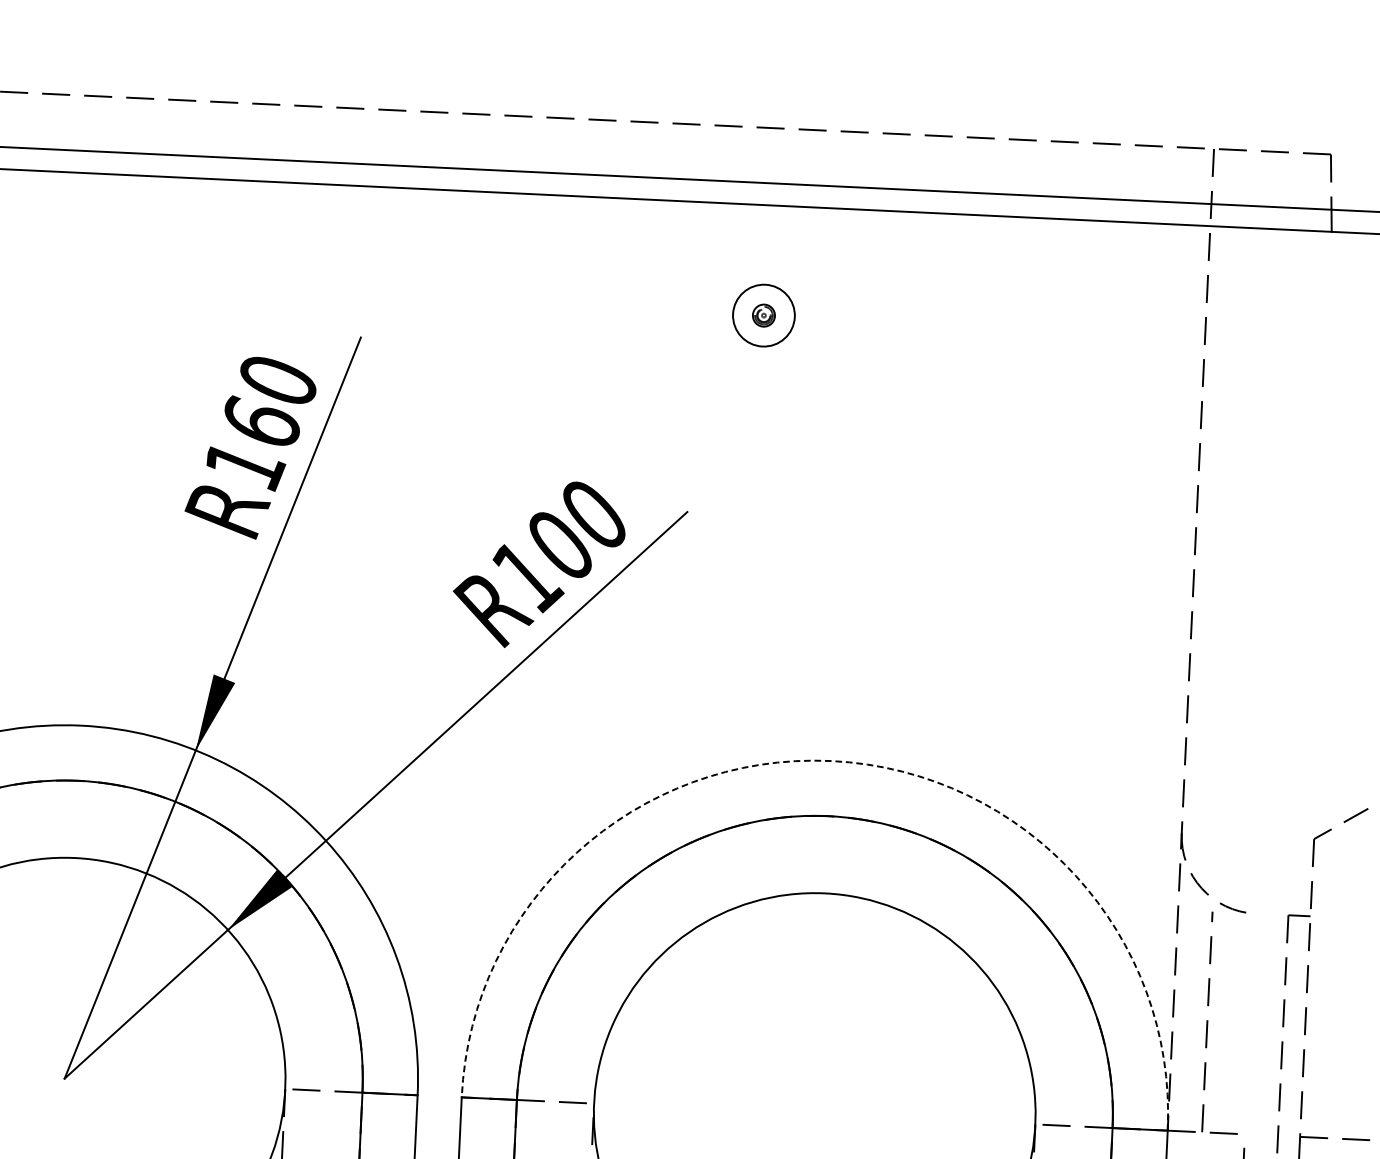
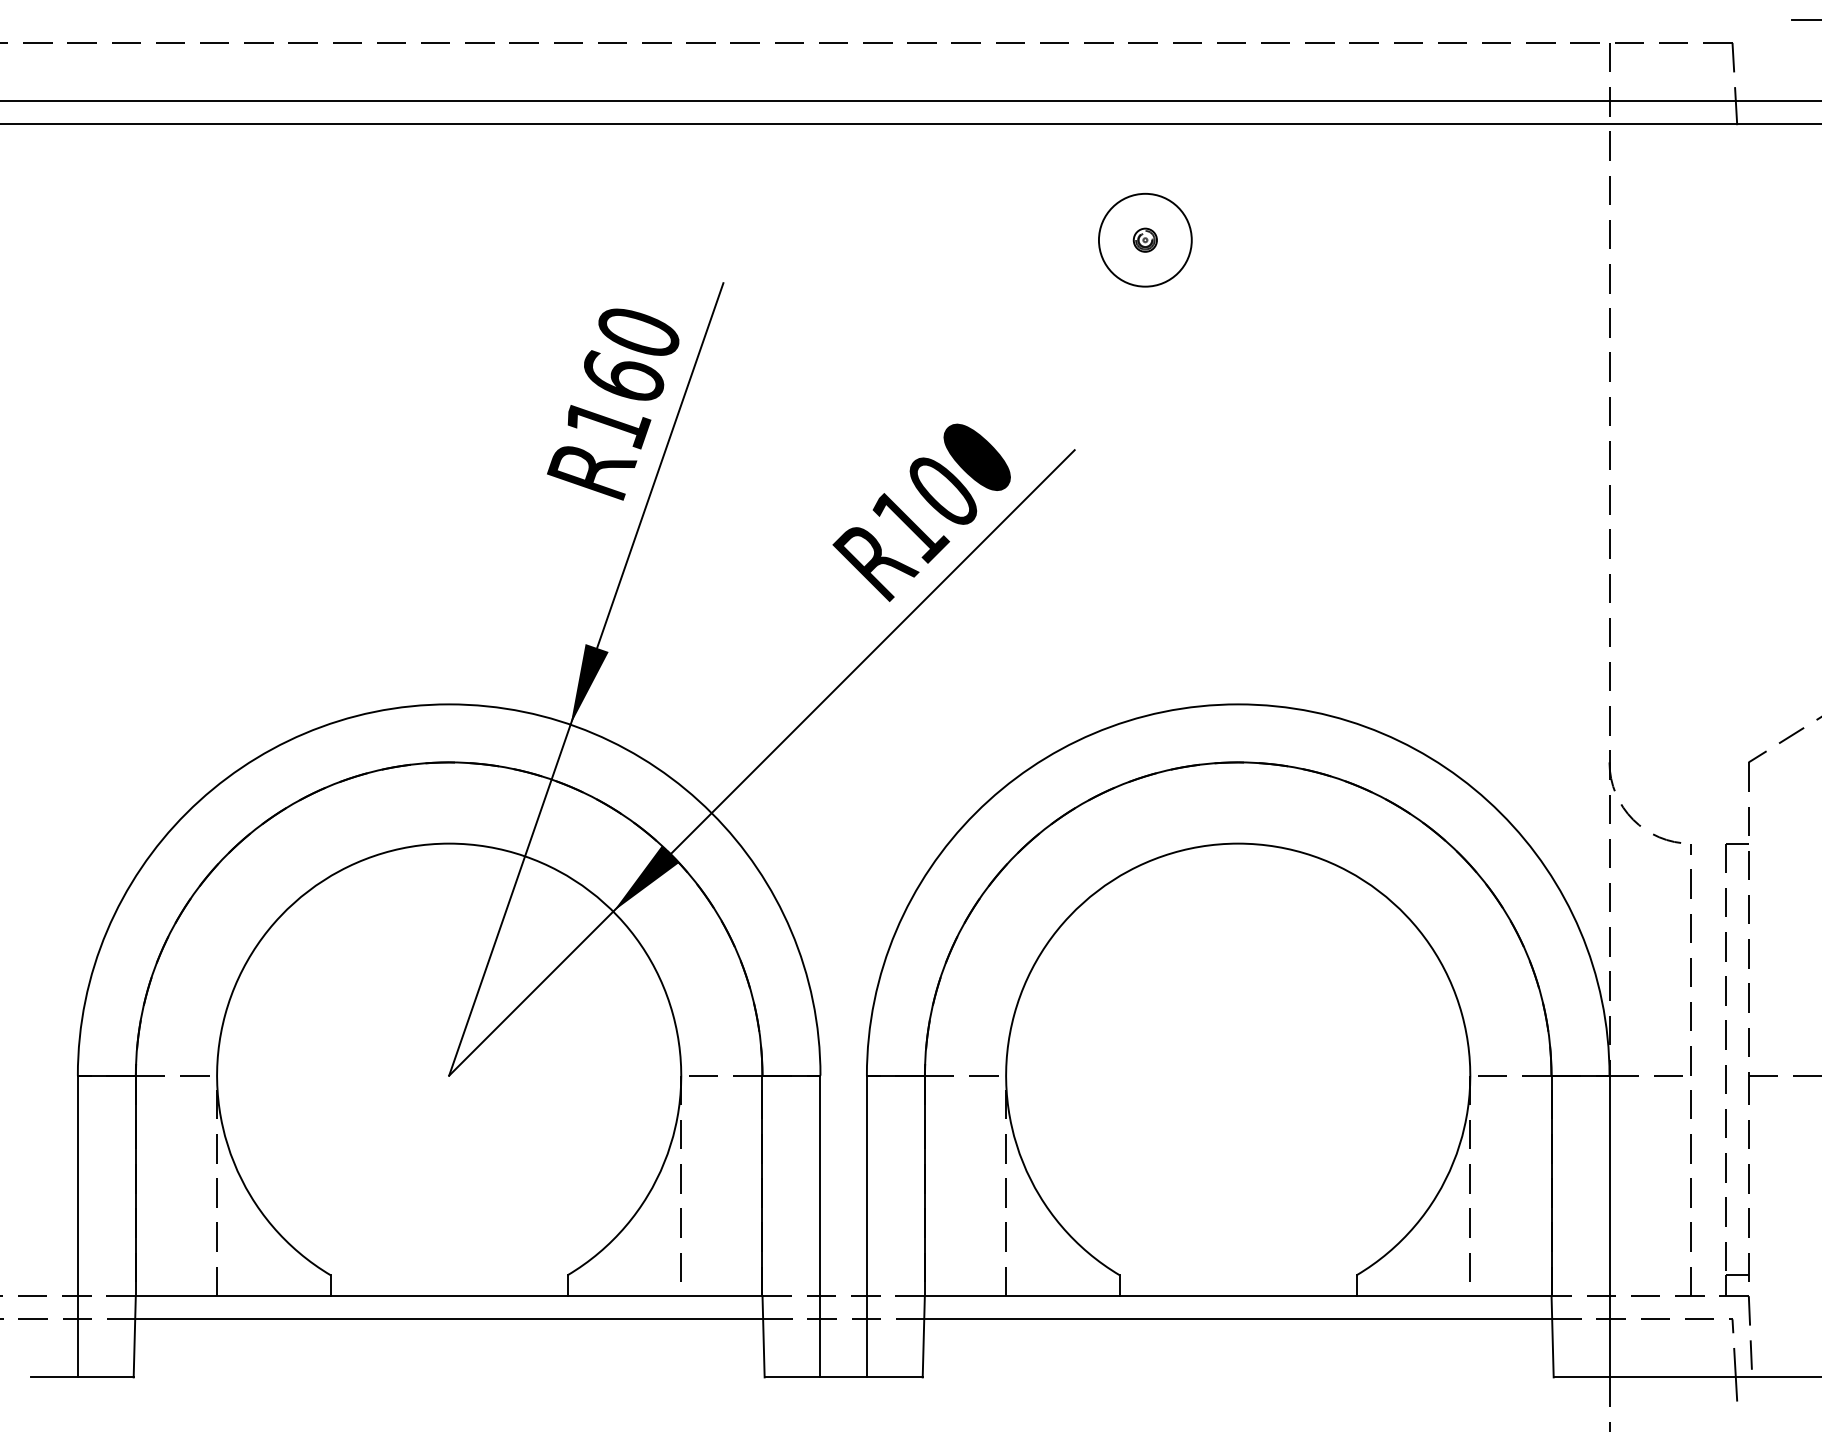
circle: (763, 314) -> (1144, 239), size x1.43
arc: (831, 761) -> (1238, 704), dashed -> solid
line: (1207, 1021) -> (1690, 959), moved

